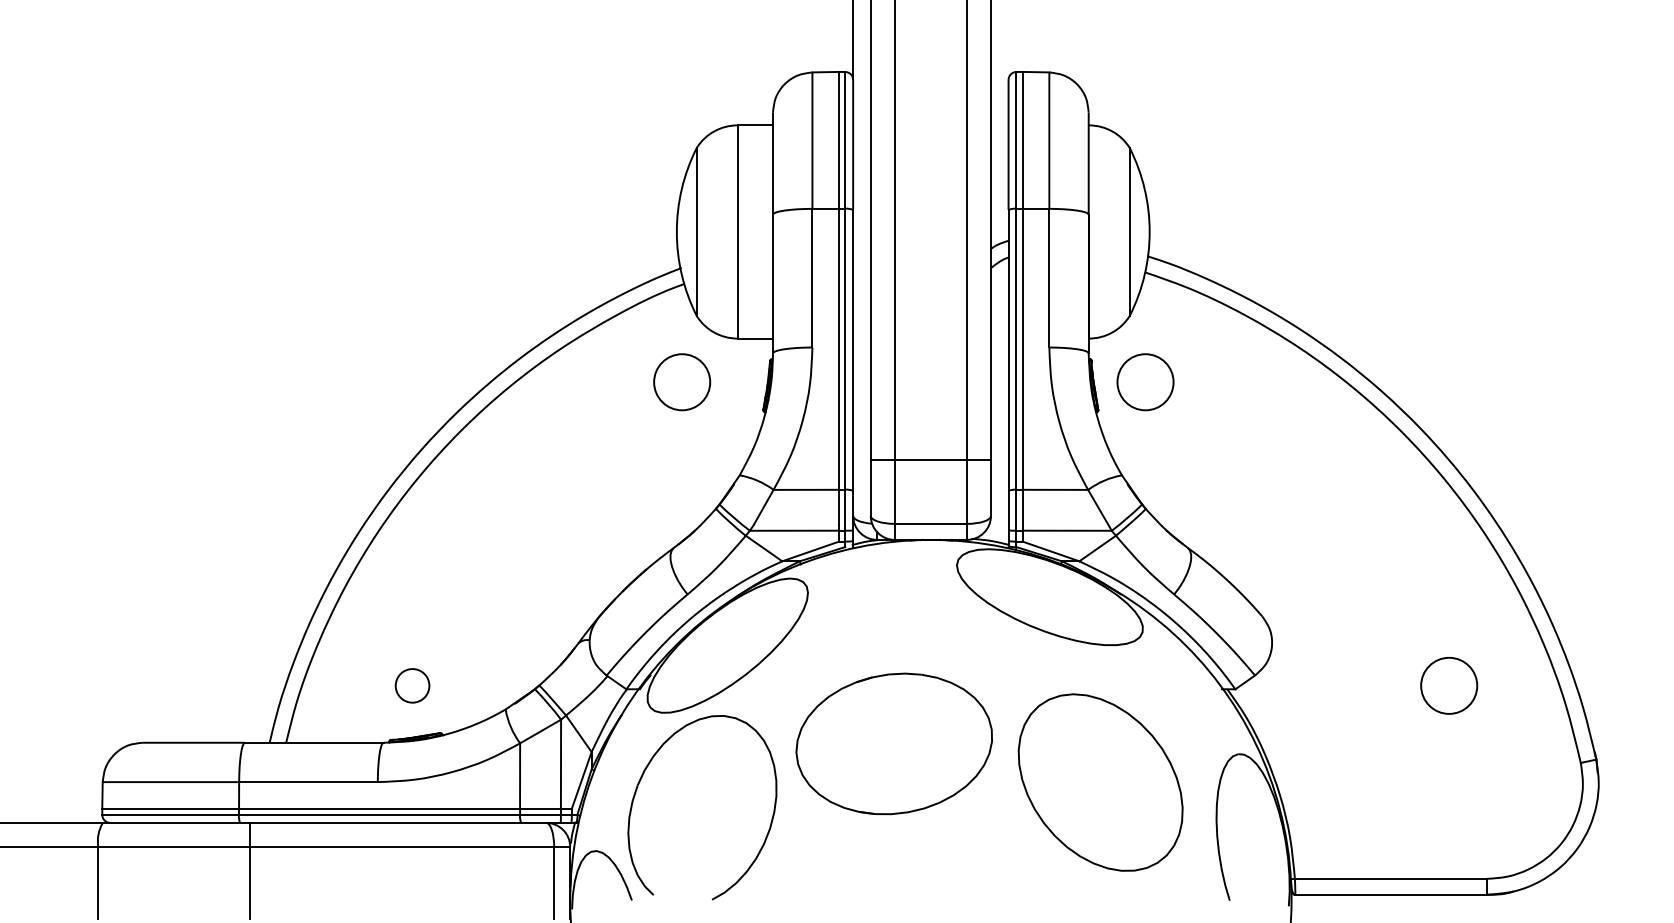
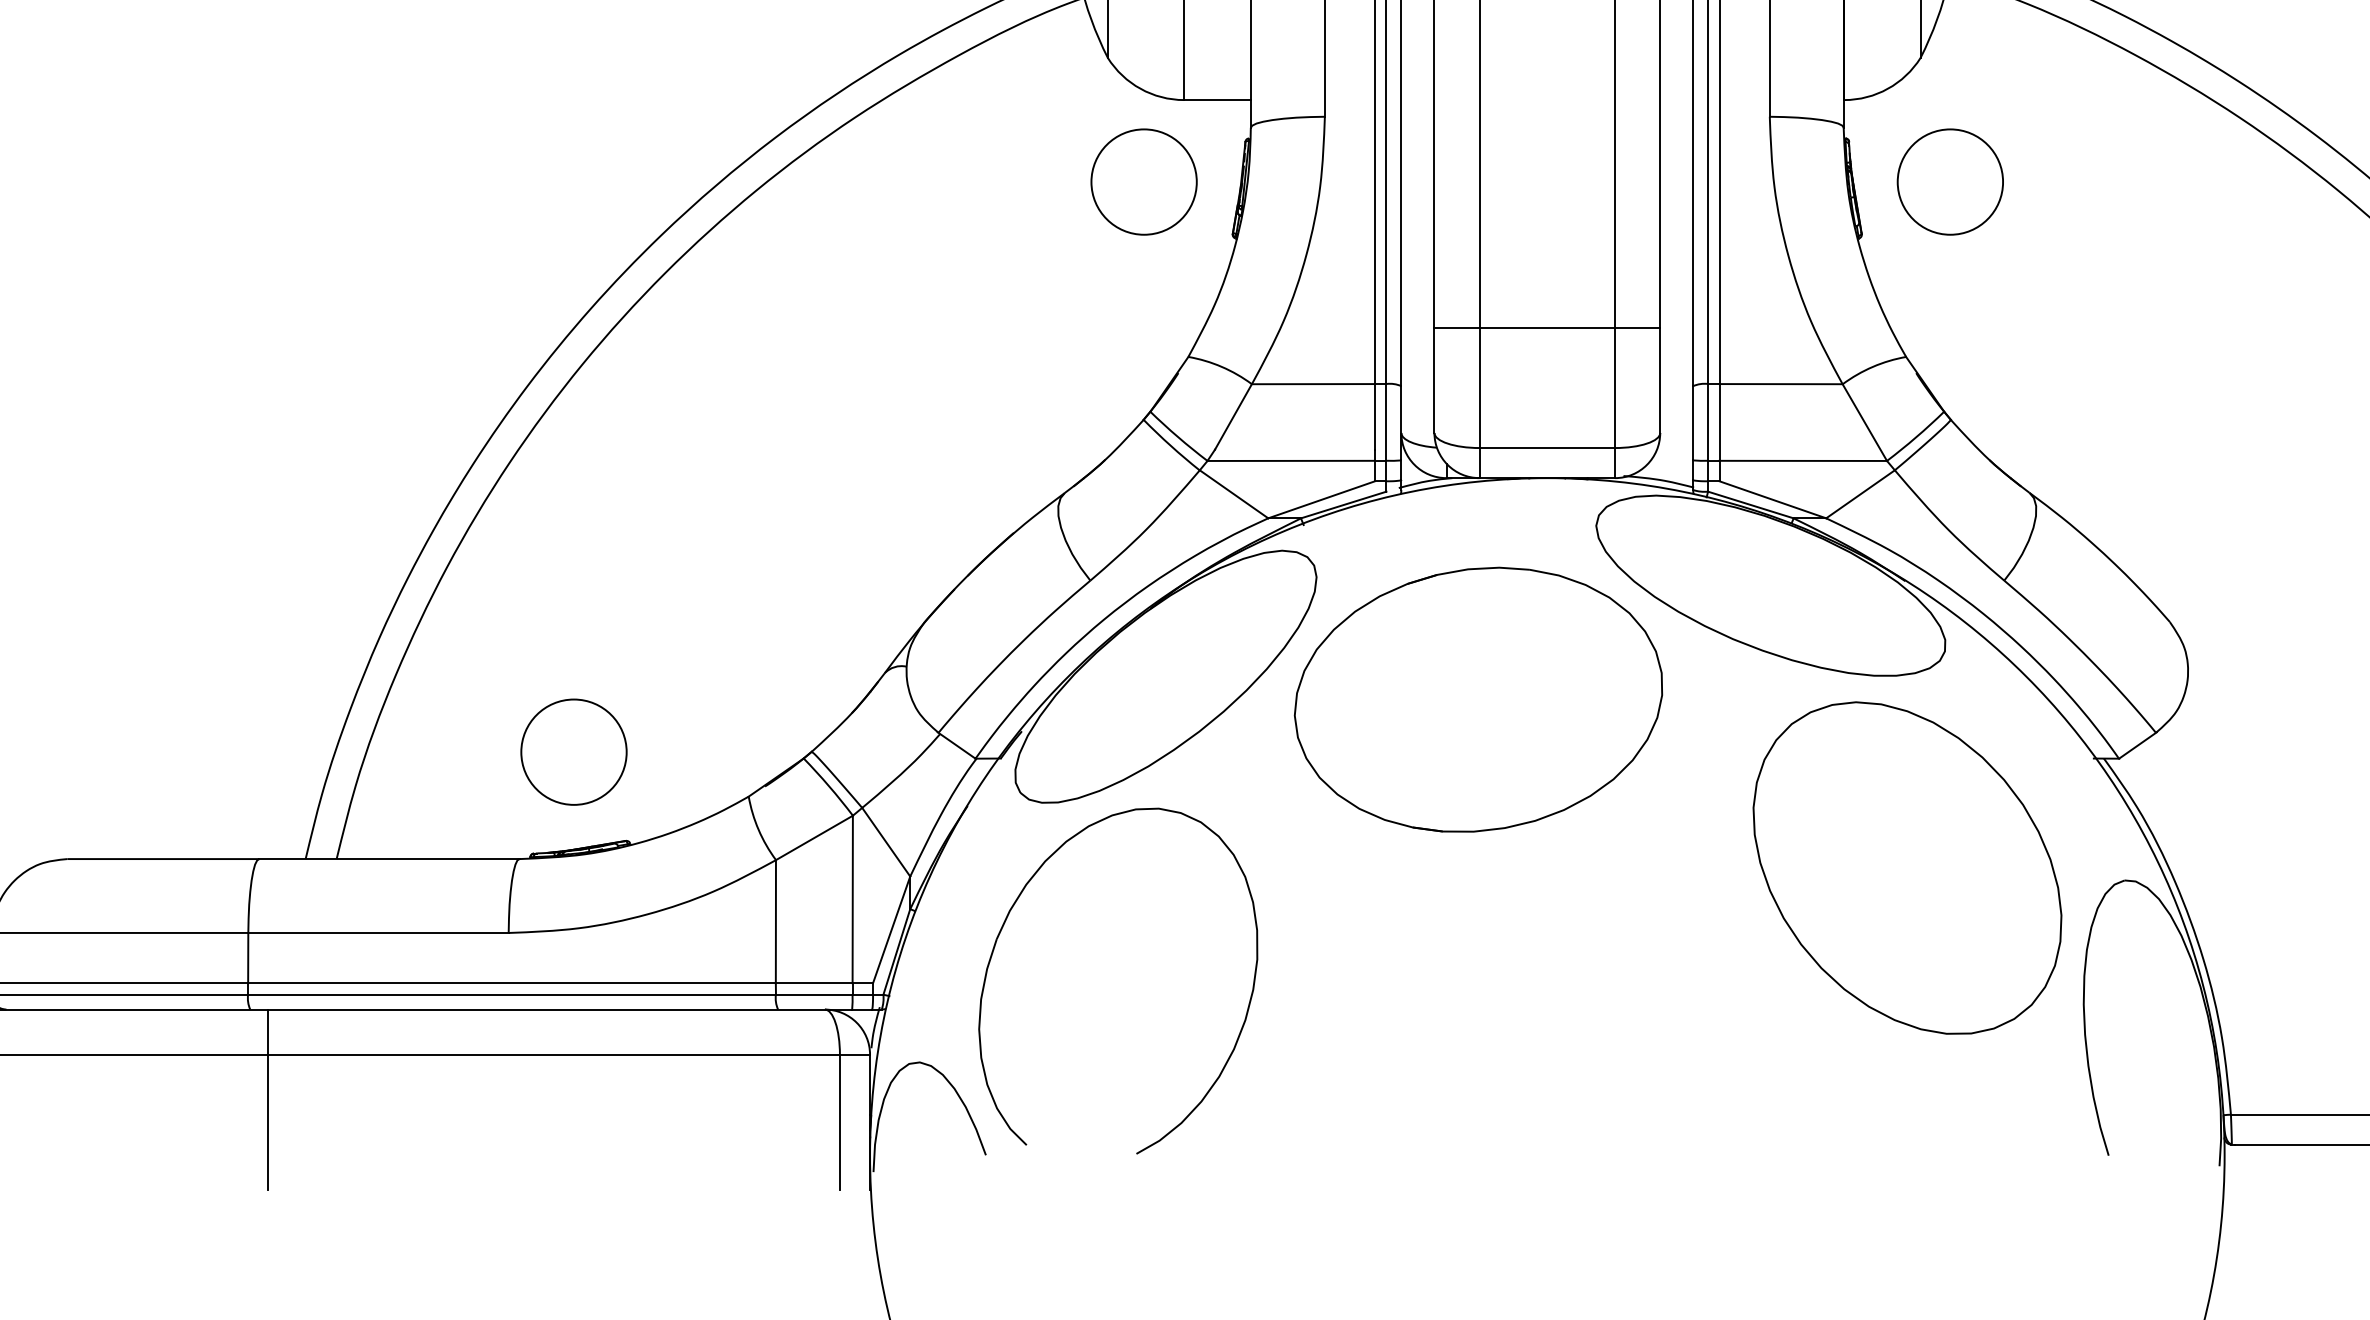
circle: (682, 382) -> (1144, 182), moved
circle: (412, 685) -> (573, 751), size x1.67
part: (893, 743) -> (1477, 698), moved
part: (1100, 782) -> (1907, 867), moved

